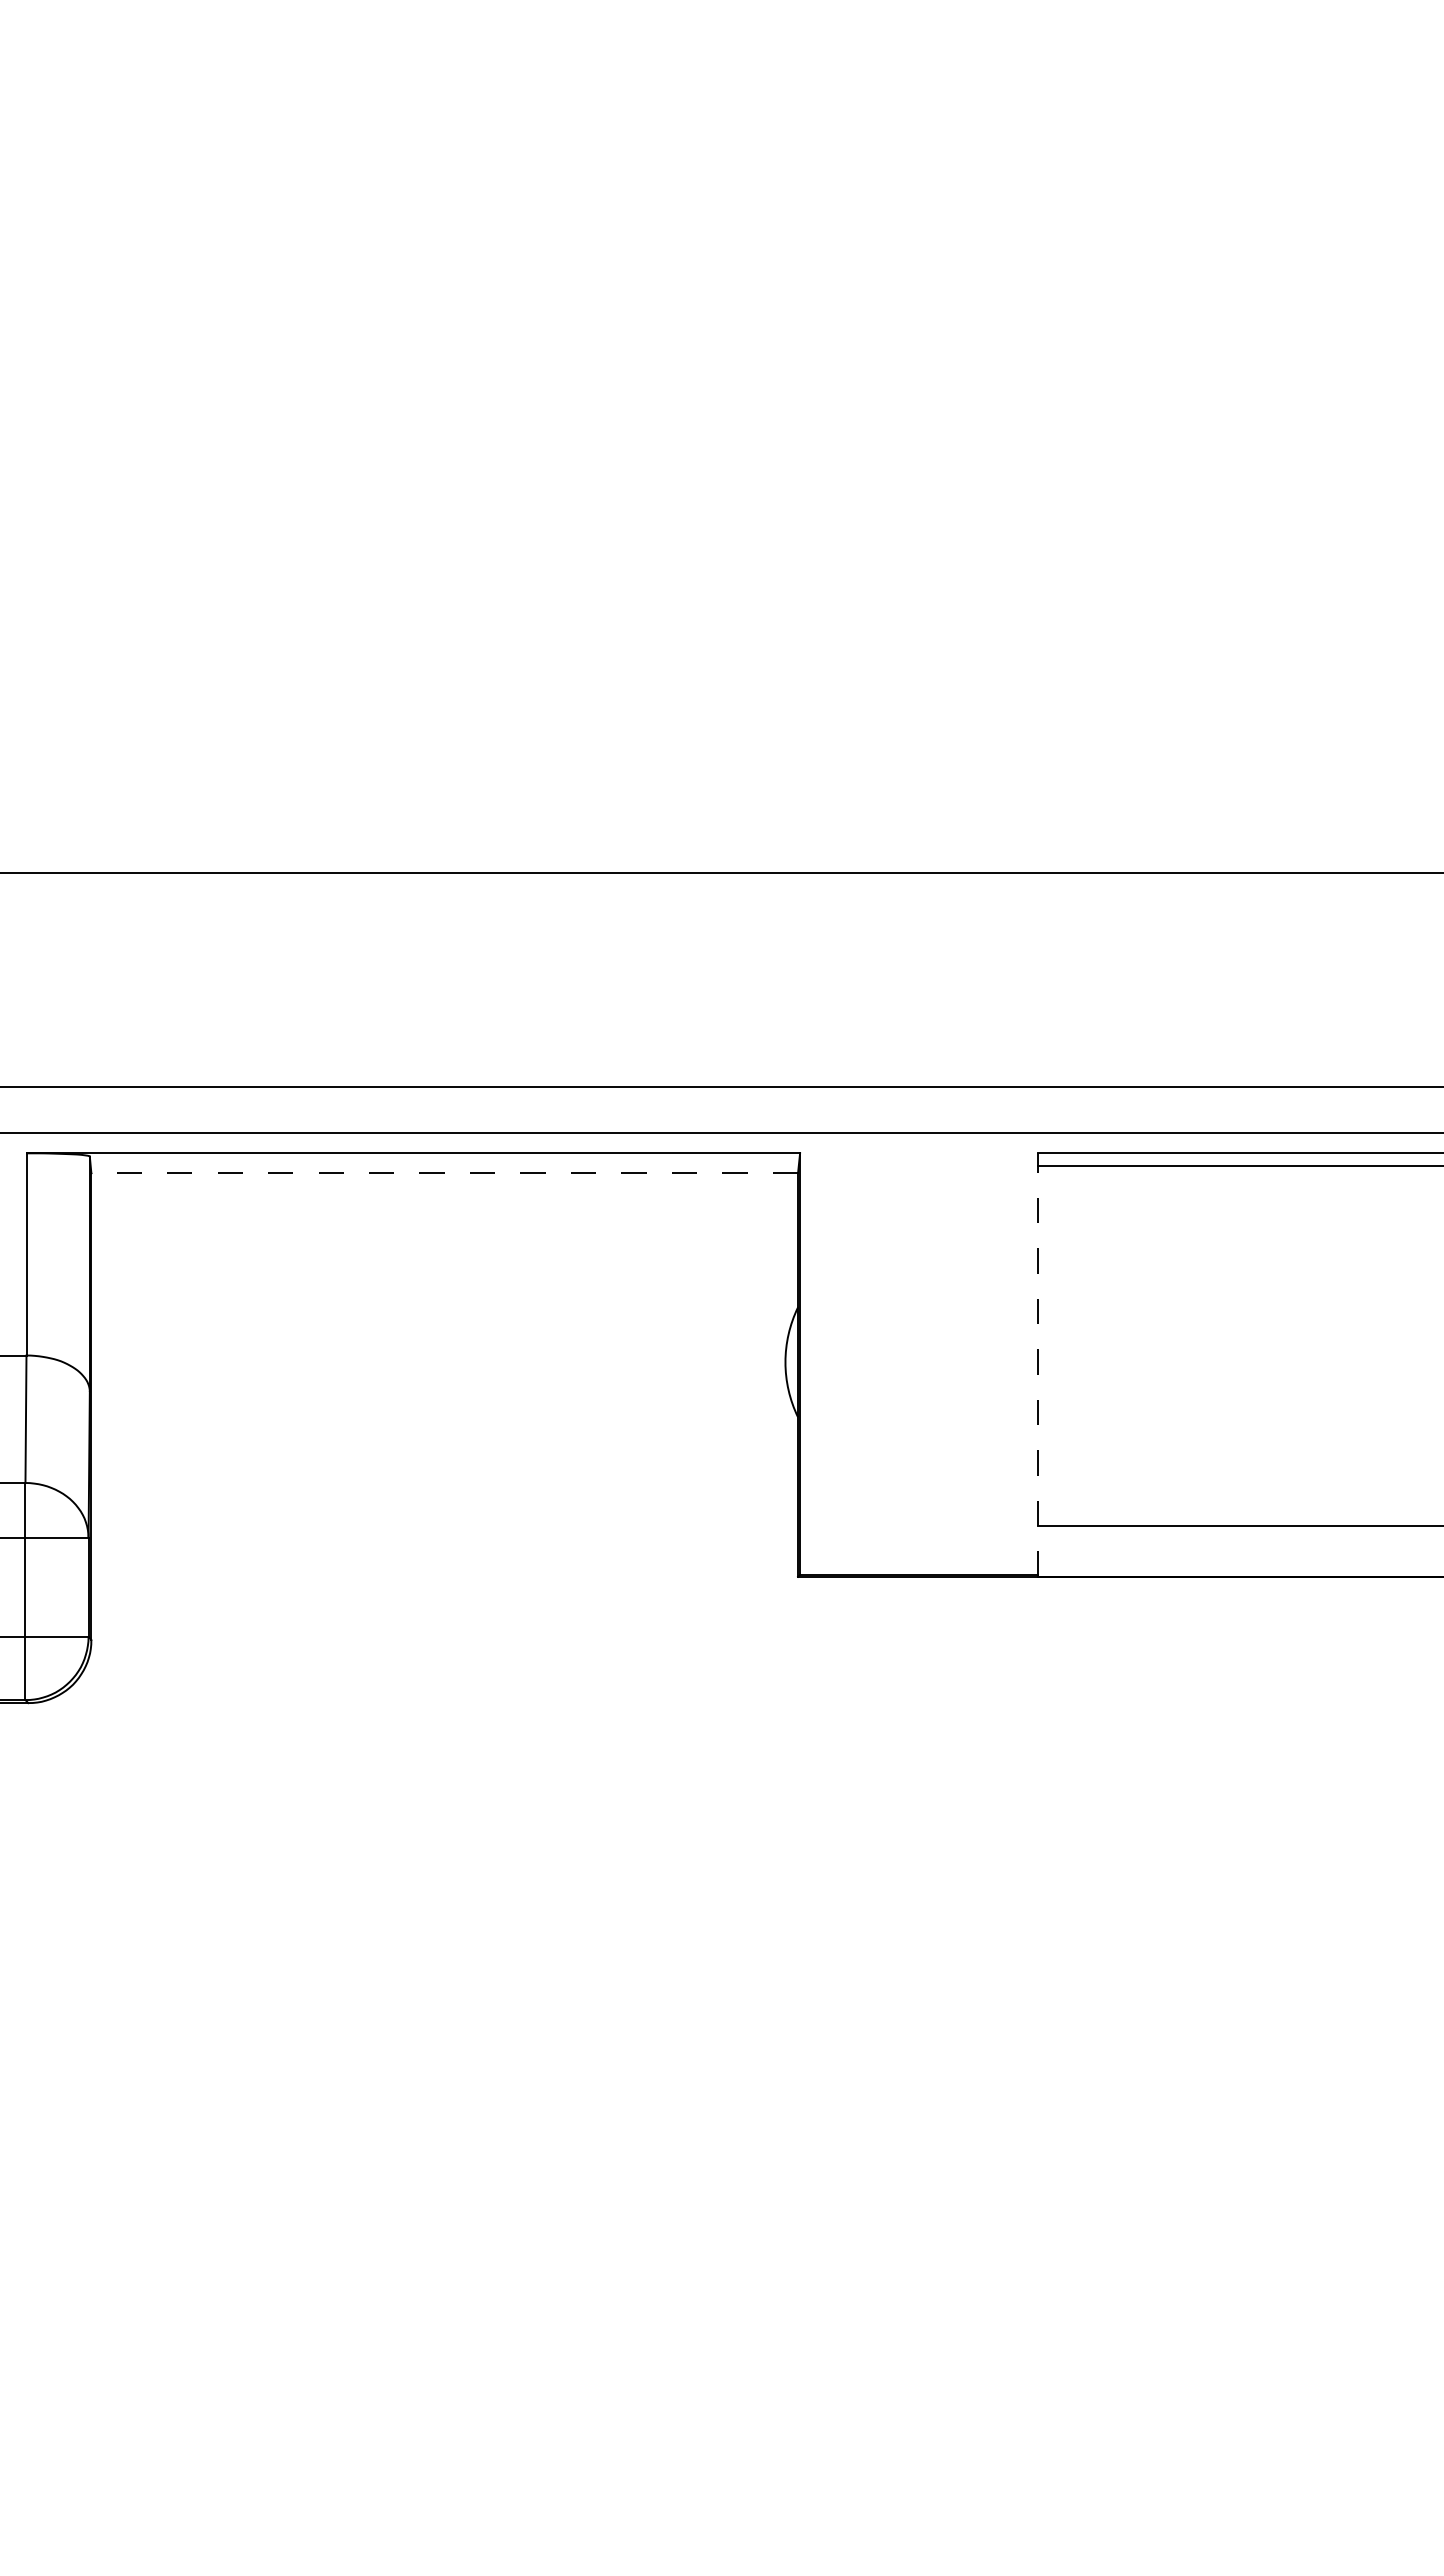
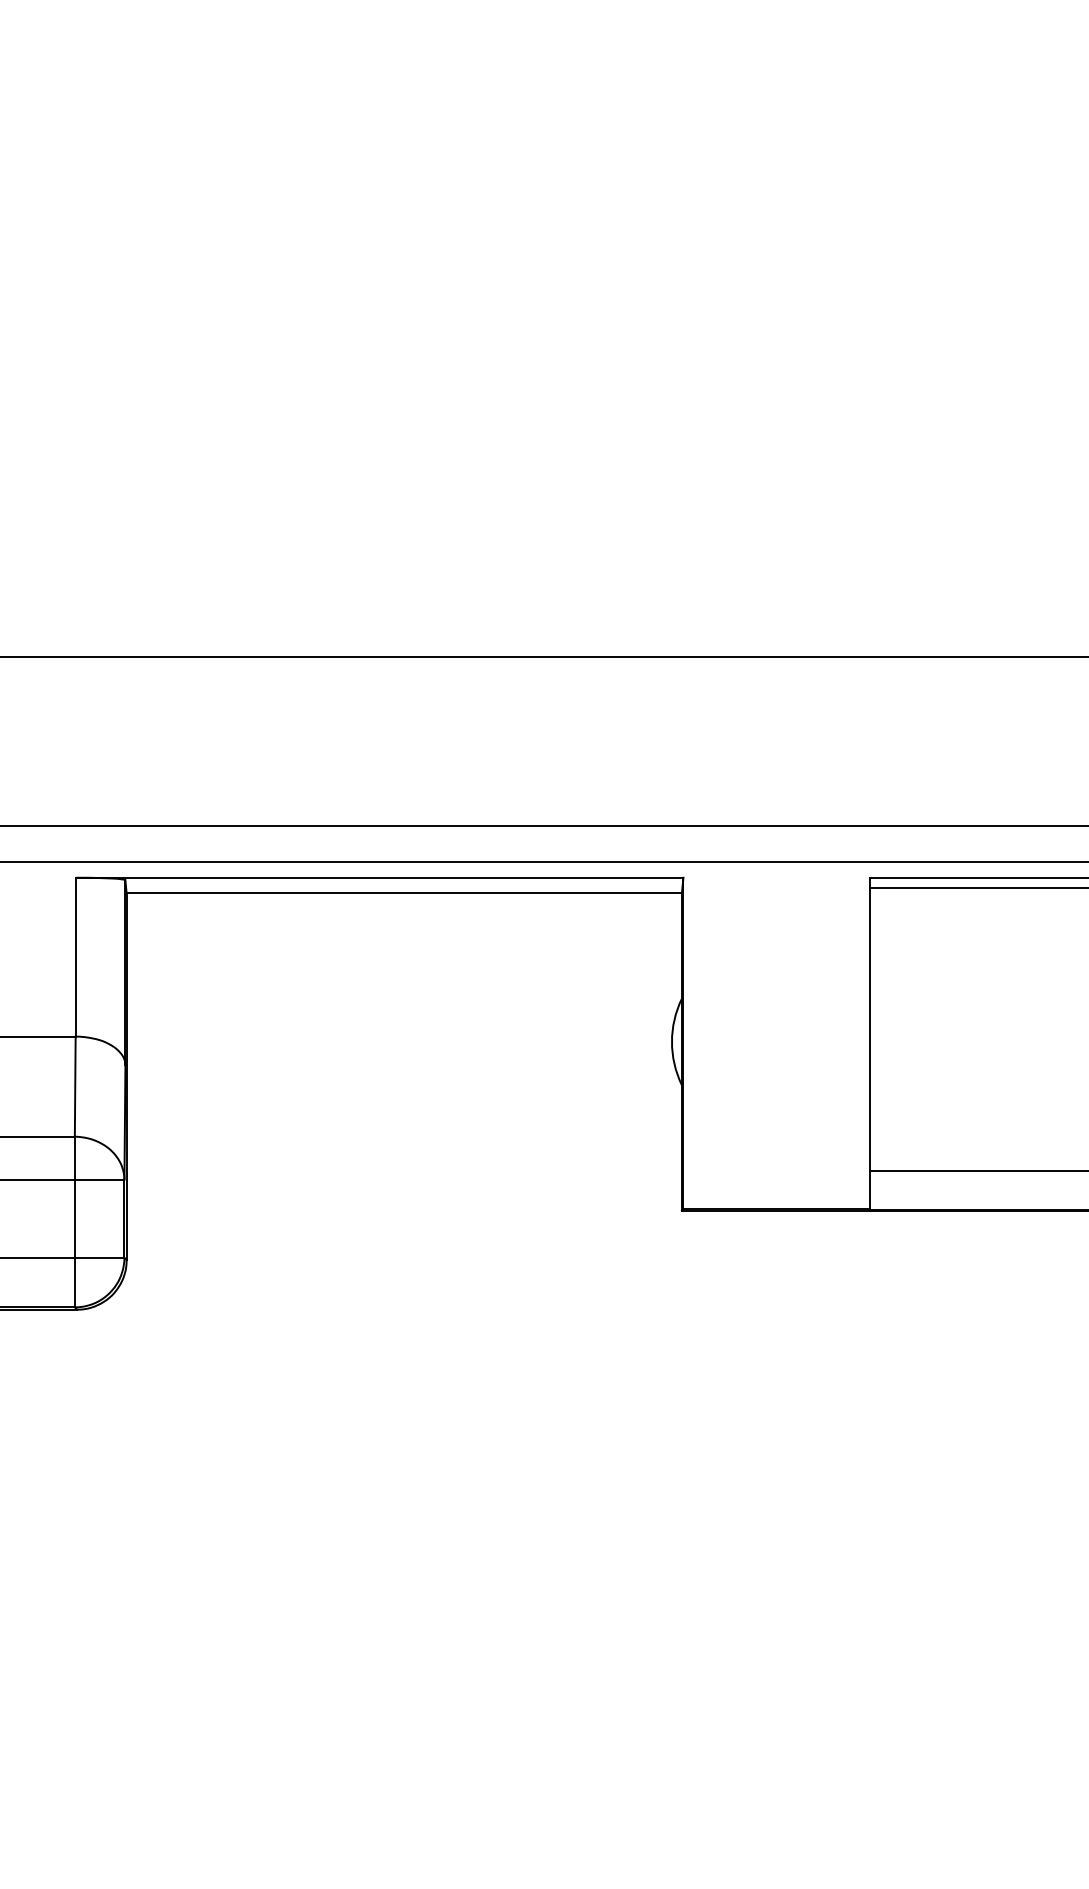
line: (444, 1173) -> (404, 893), dashed -> solid
line: (1037, 1364) -> (870, 1043), dashed -> solid

